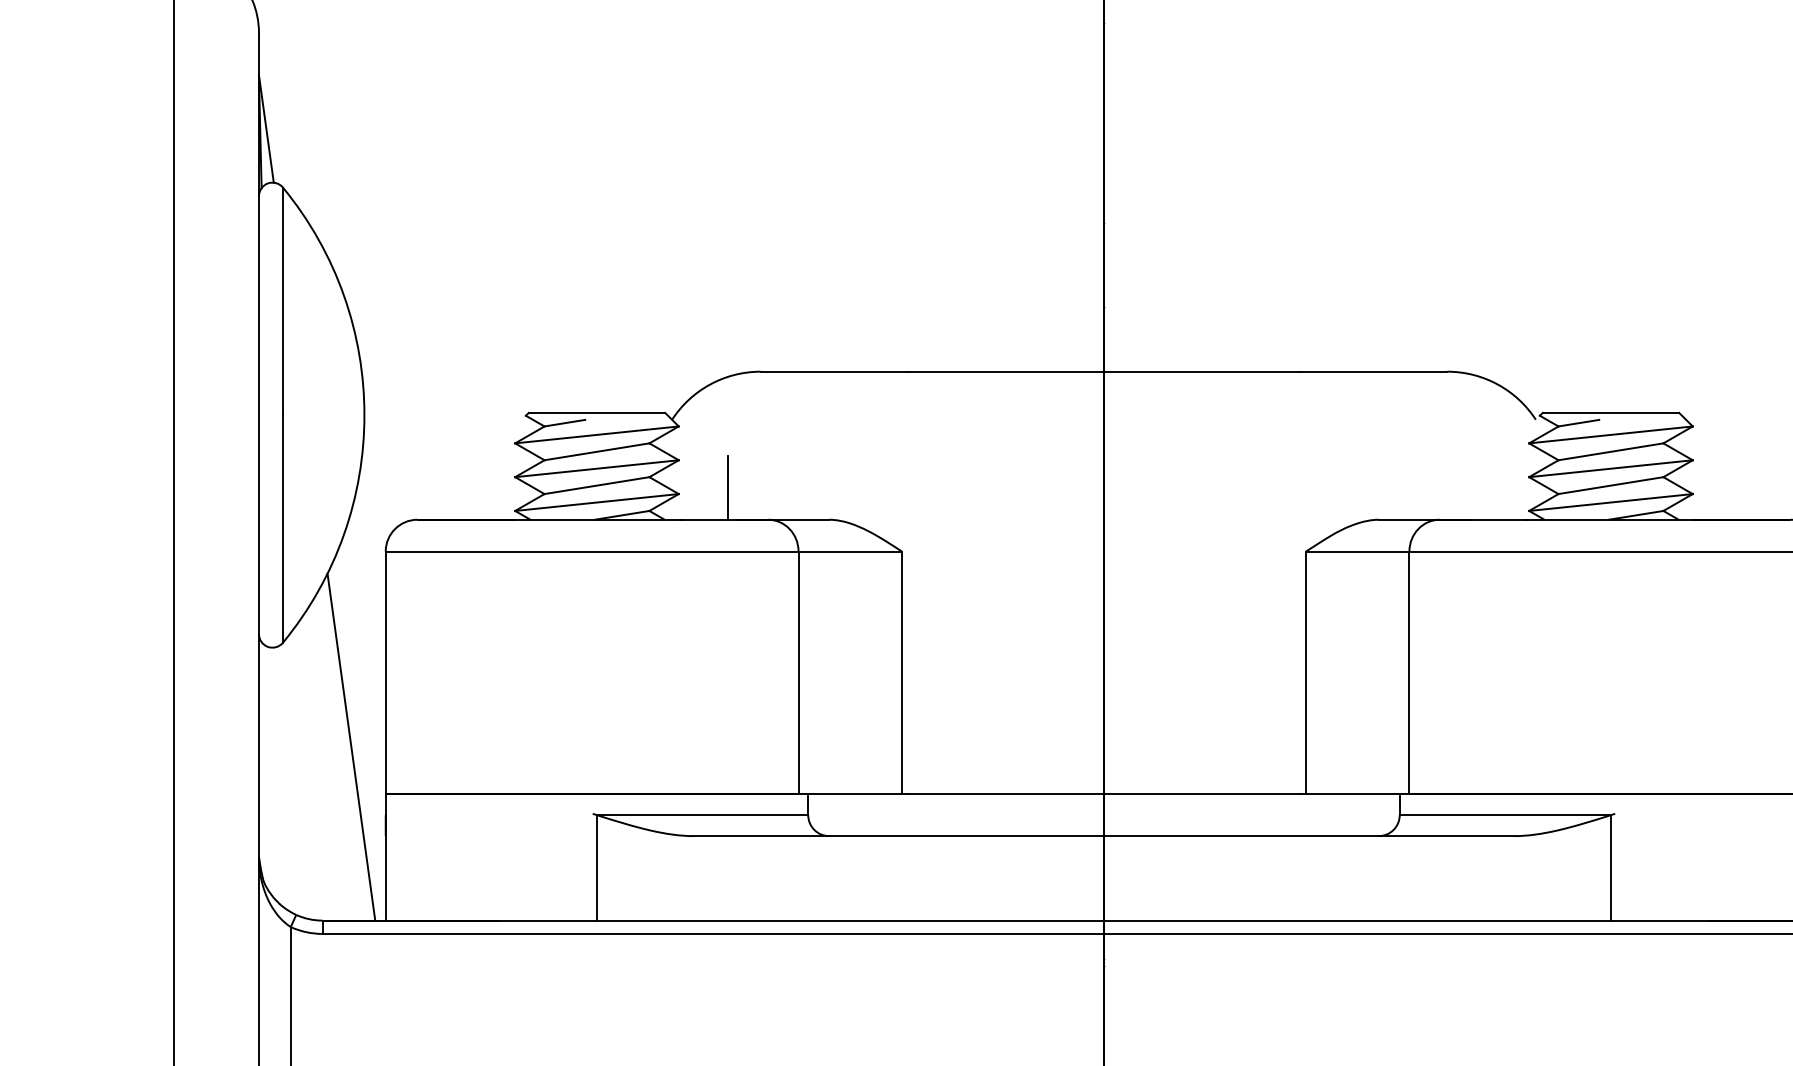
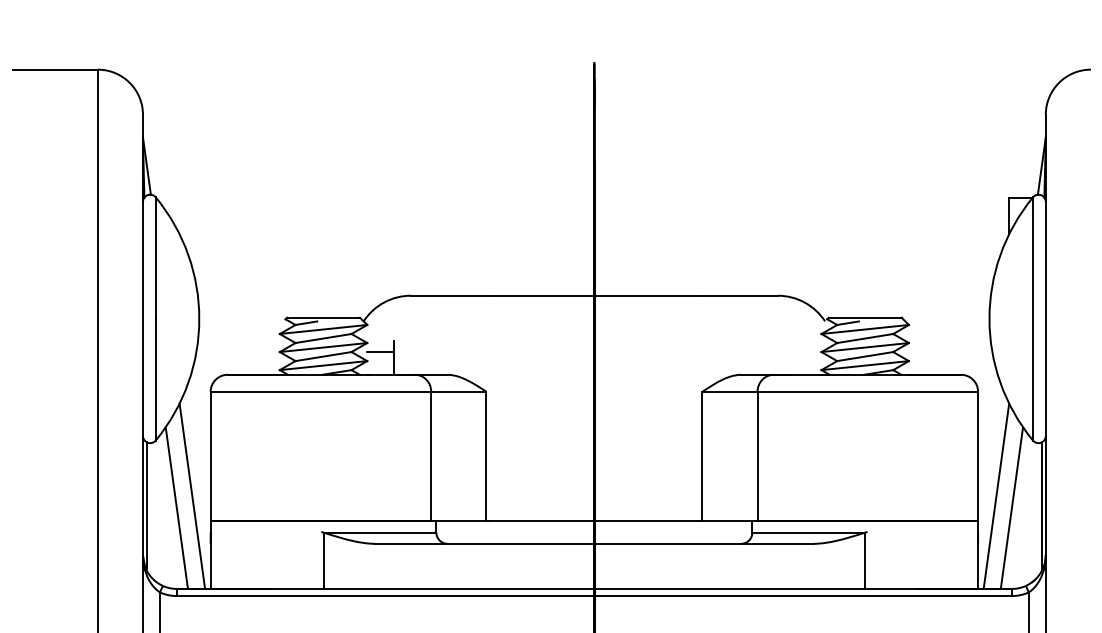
line: (703, 477) -> (380, 352), added
line: (265, 764) -> (146, 505), added
line: (321, 768) -> (176, 507), added

